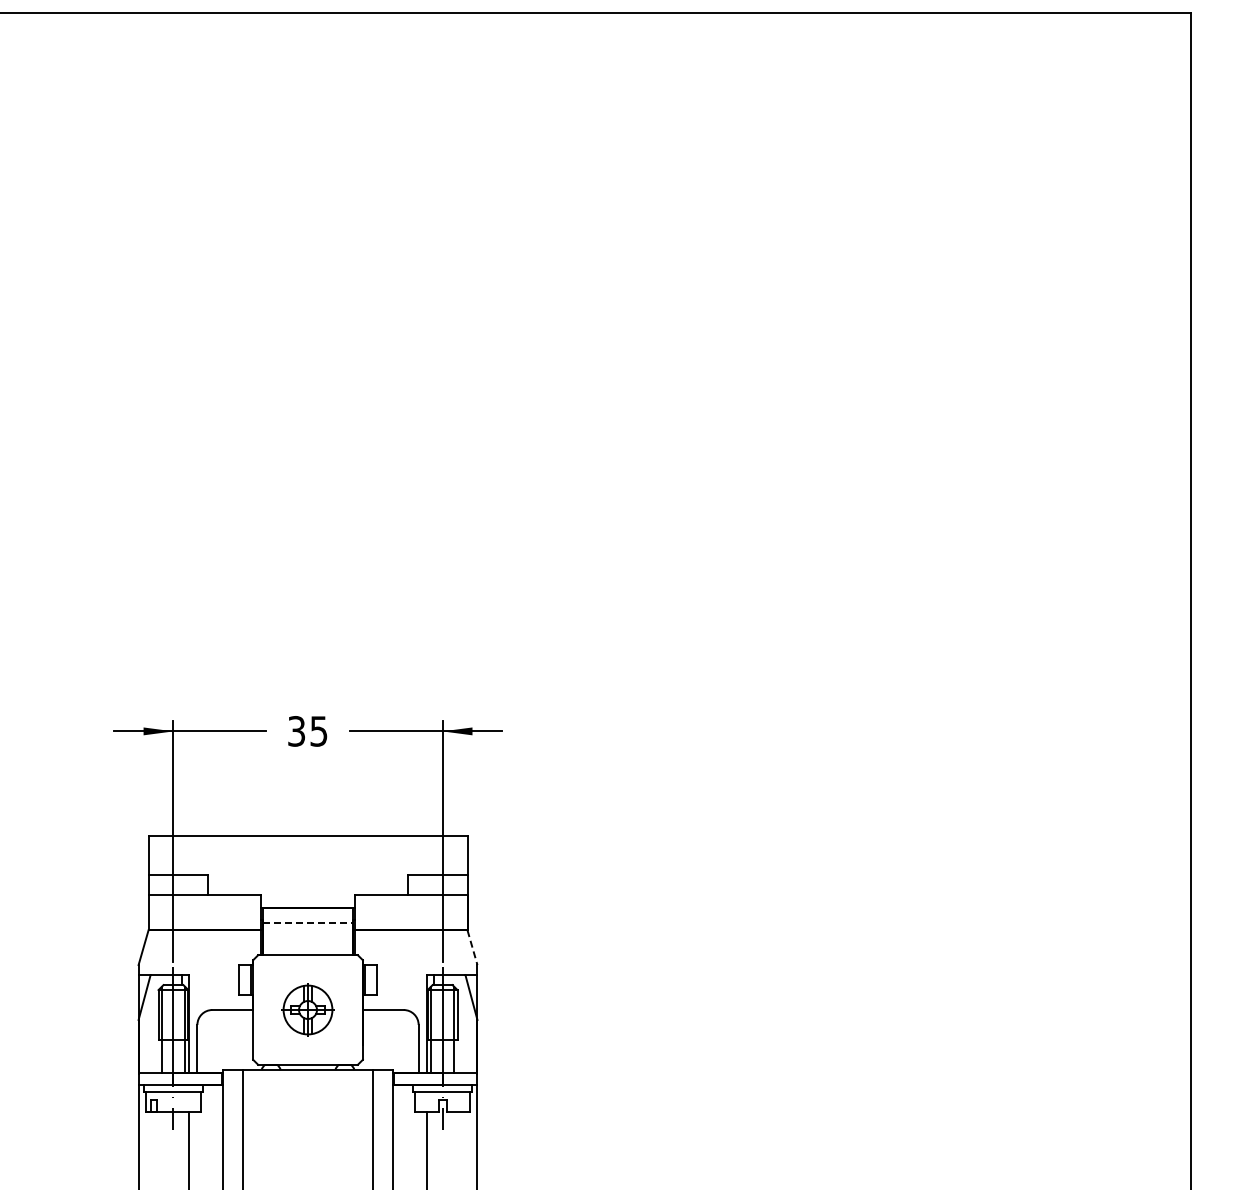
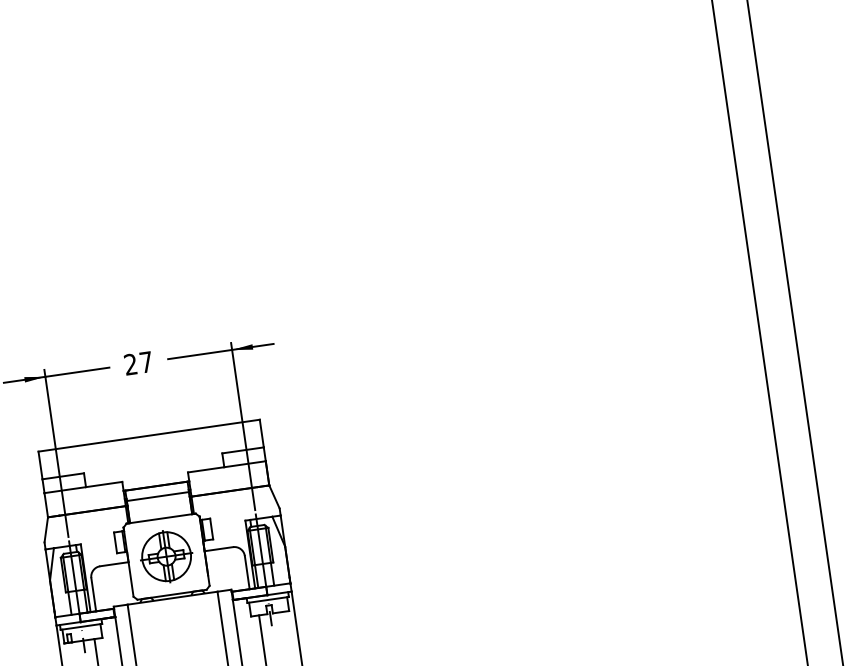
text: (307, 731) -> (138, 363), 35 -> 27
line: (308, 923) -> (158, 496), dashed -> solid
line: (472, 948) -> (274, 497), dashed -> solid
part: (307, 1009) -> (166, 556), size x1.43

